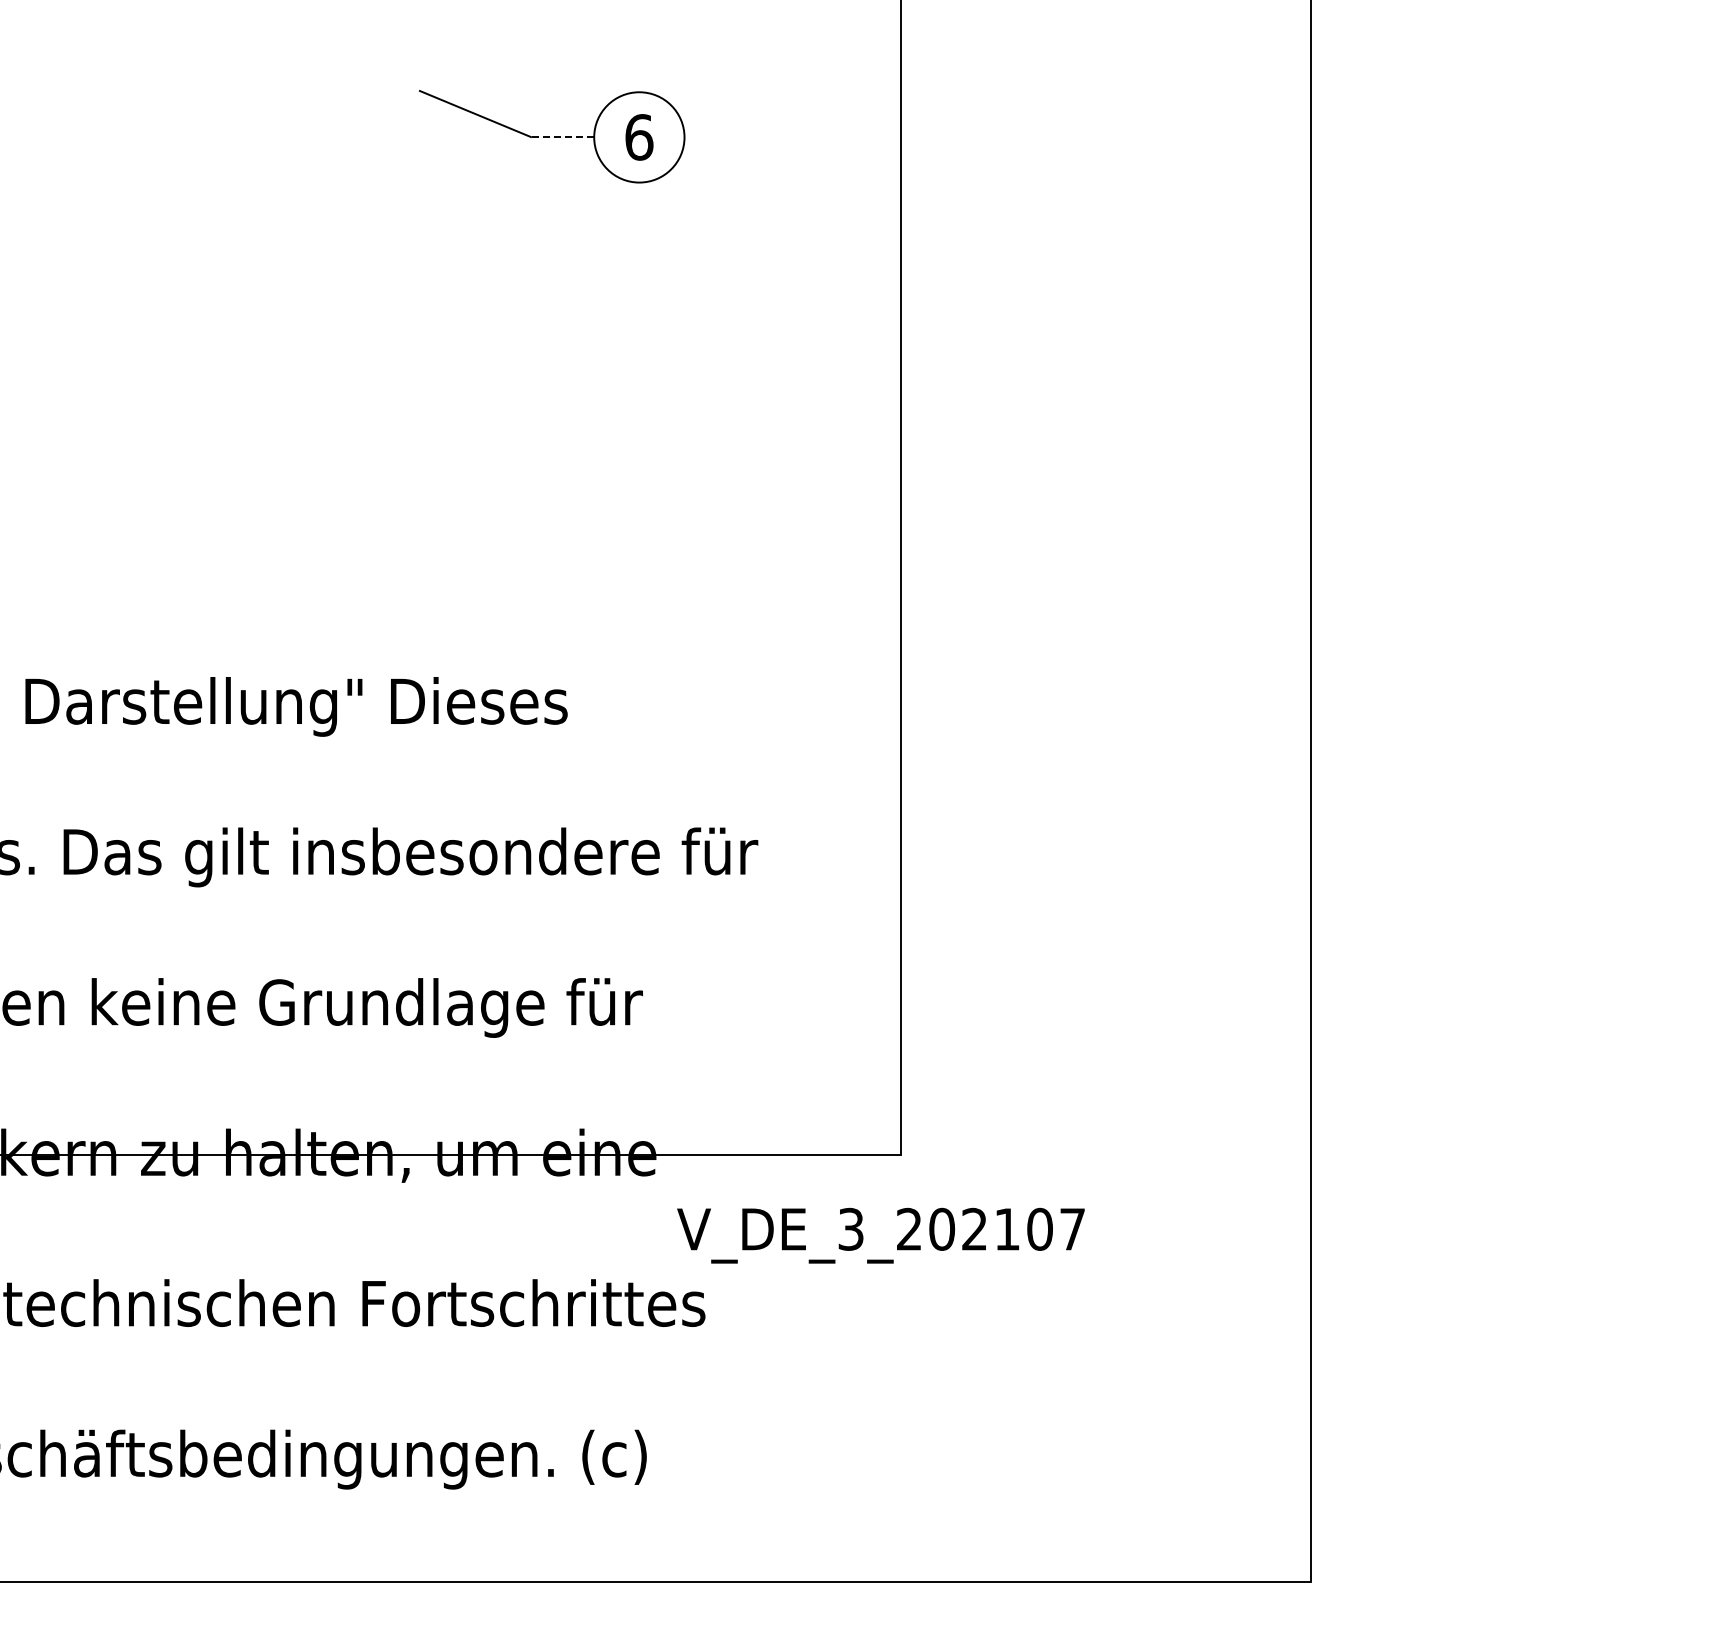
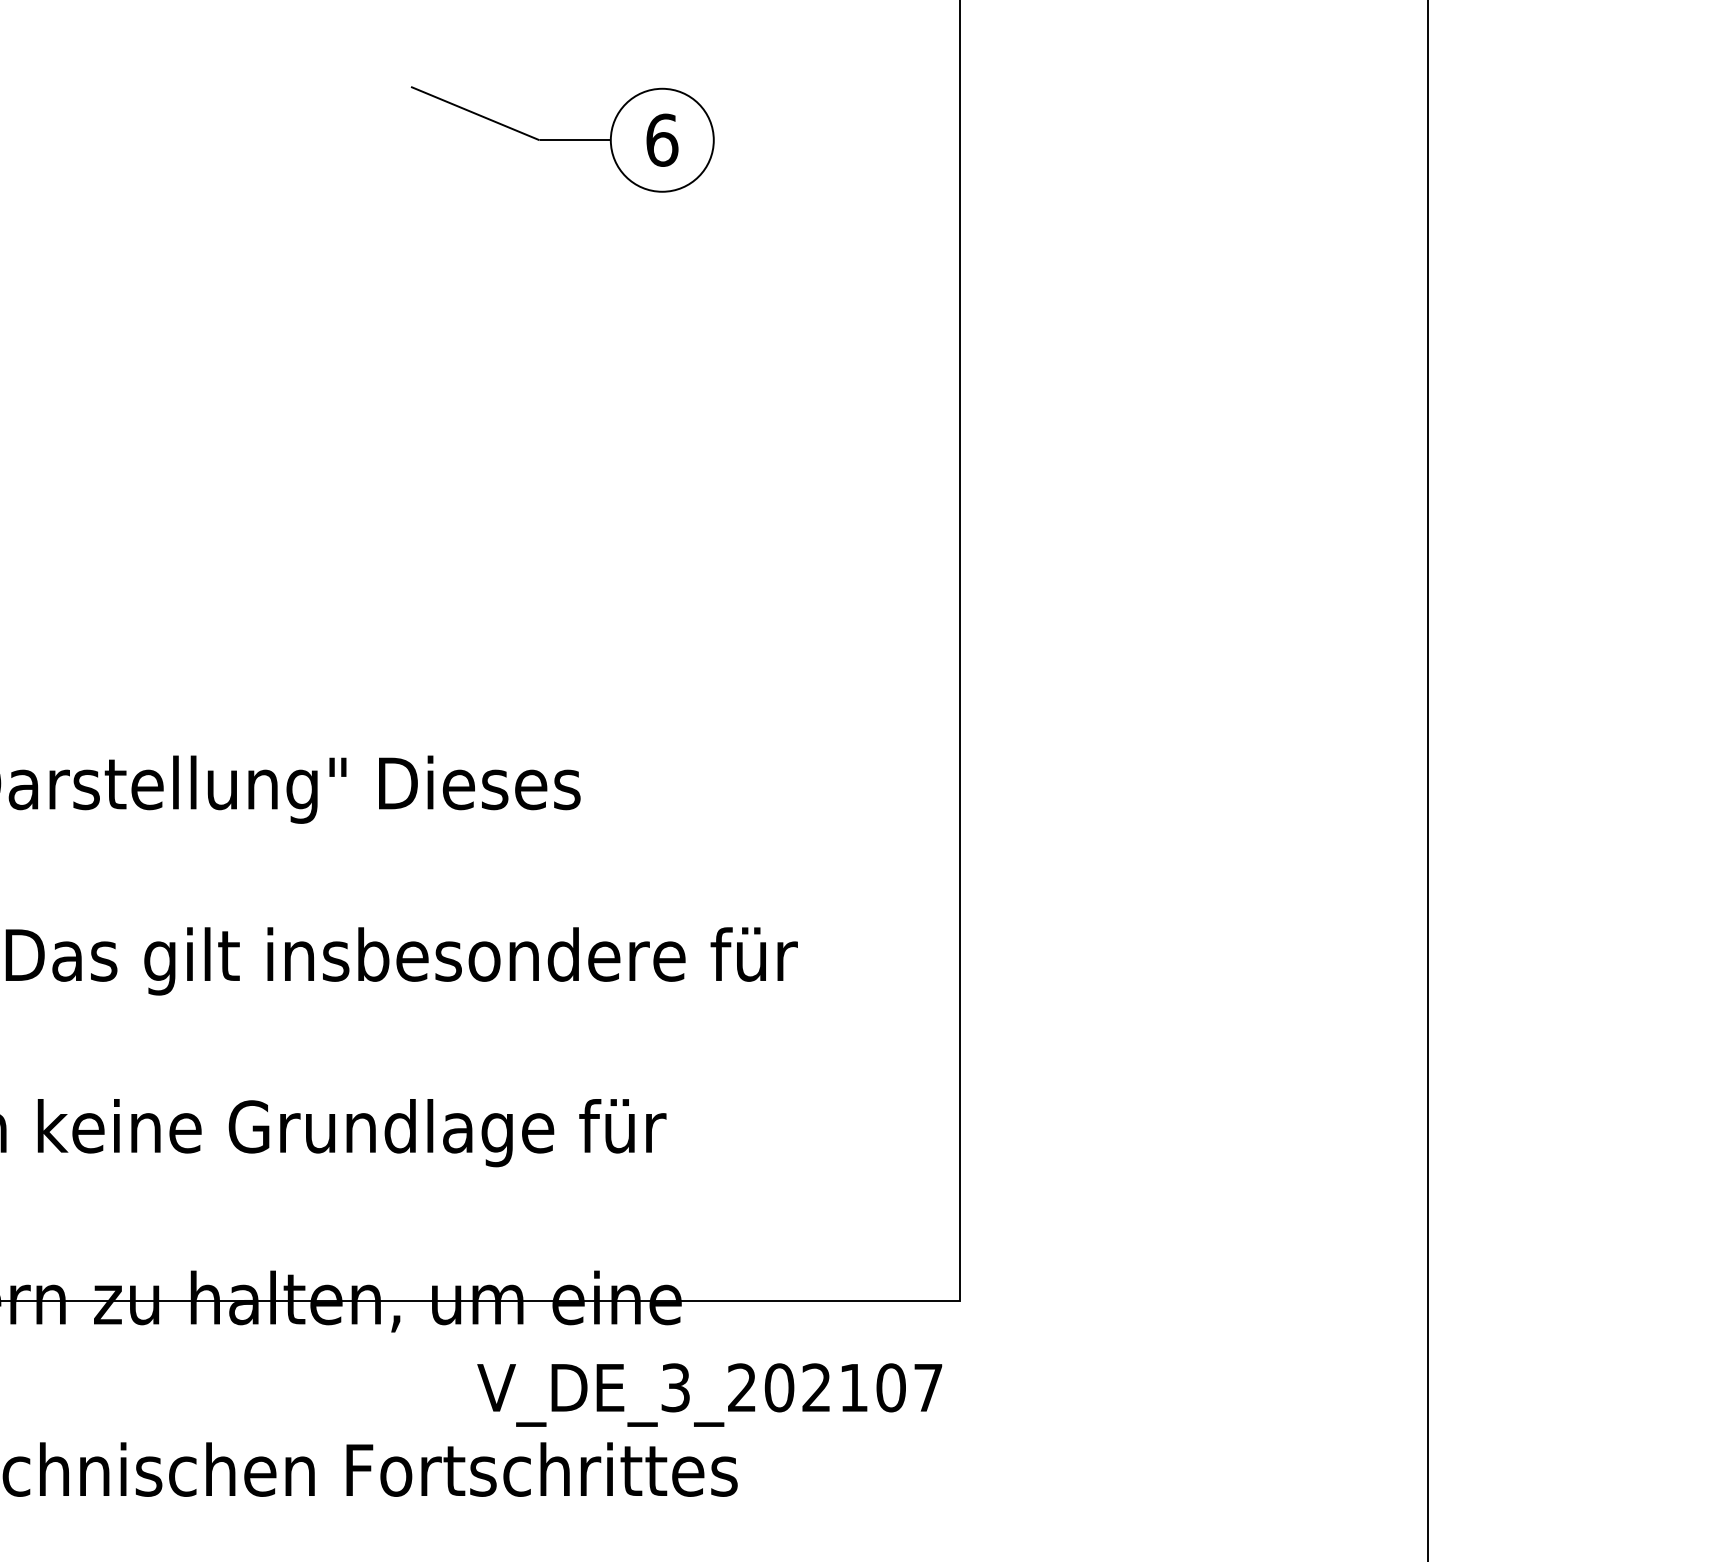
line: (562, 137) -> (574, 140), dashed -> solid
text: (880, 1235) -> (709, 1394), moved

